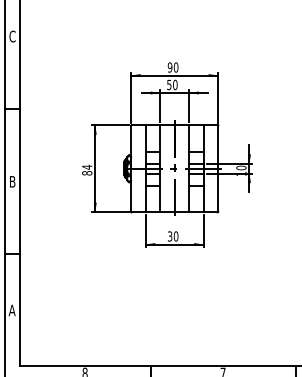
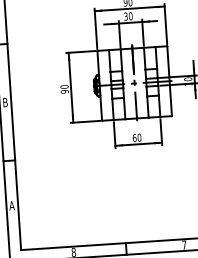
text: (169, 83) -> (126, 15), 50 -> 30
text: (87, 169) -> (64, 88), 84 -> 90
text: (169, 236) -> (134, 138), 30 -> 60

